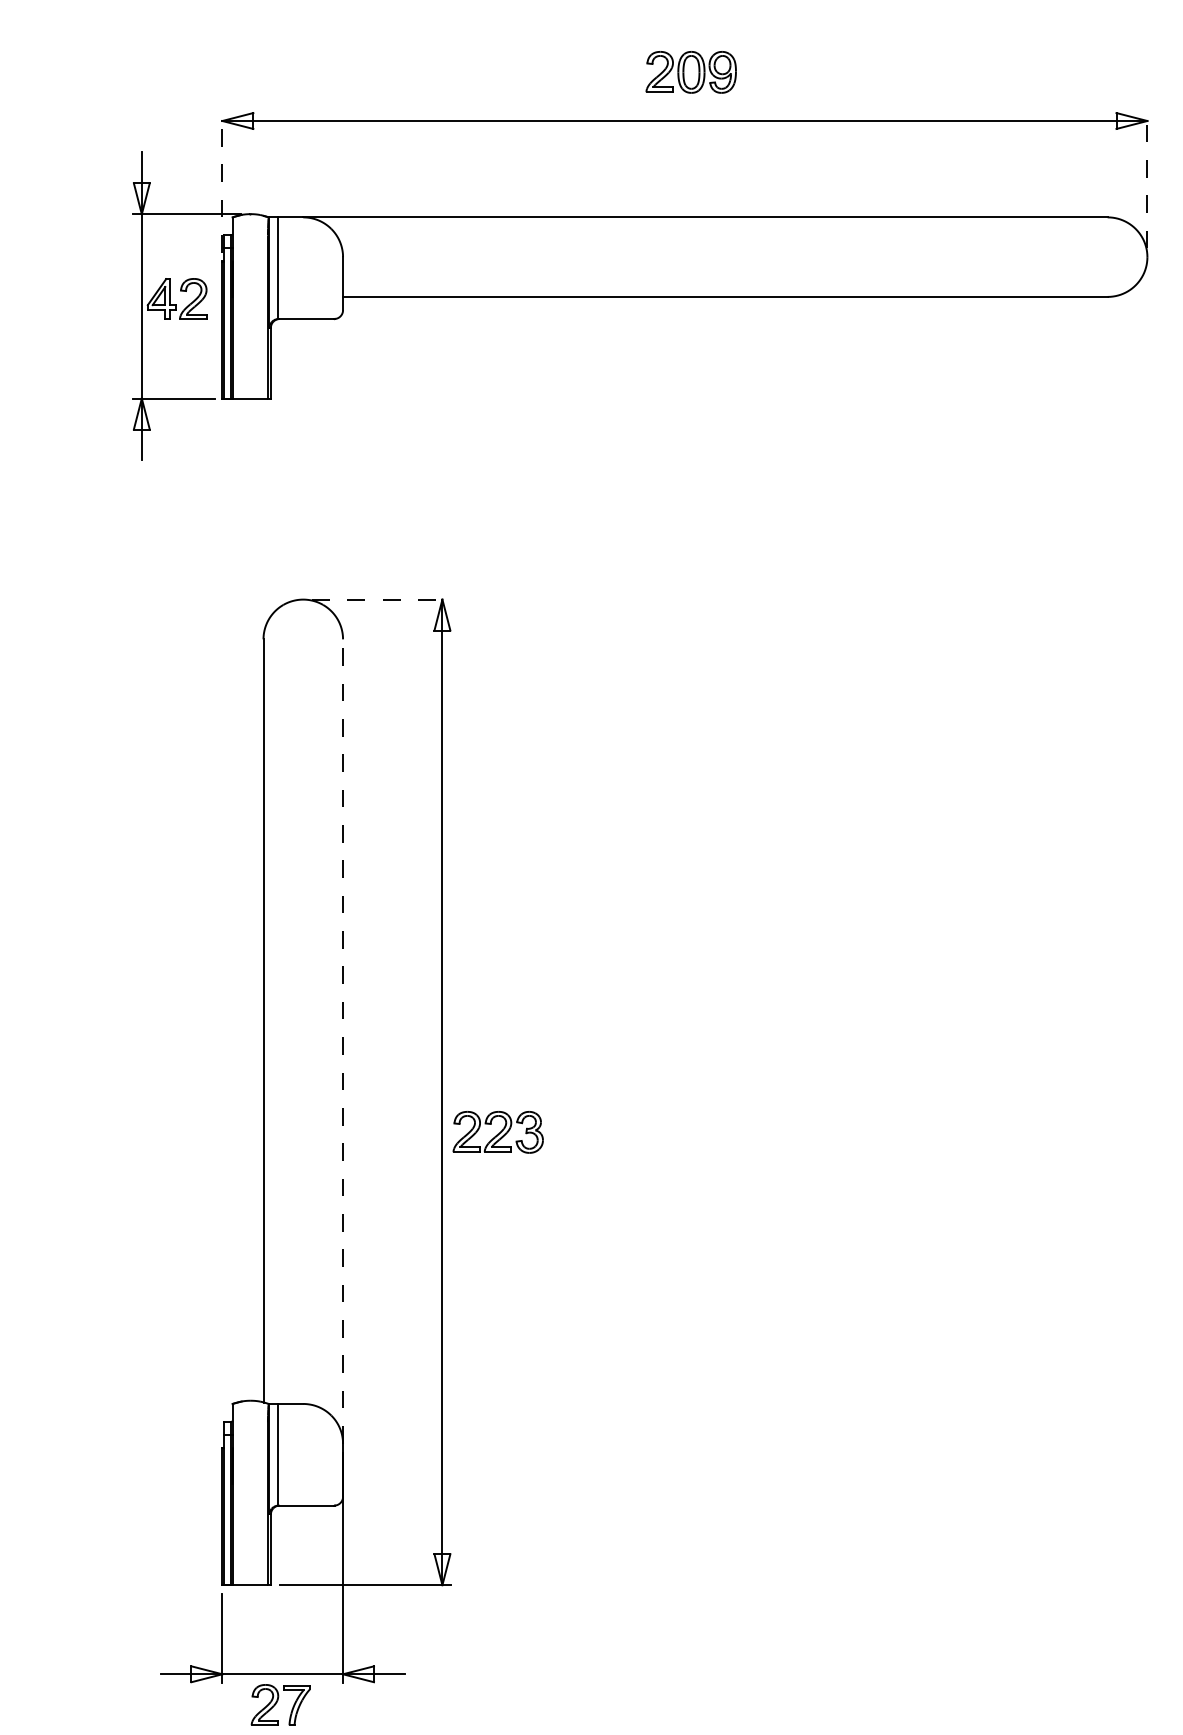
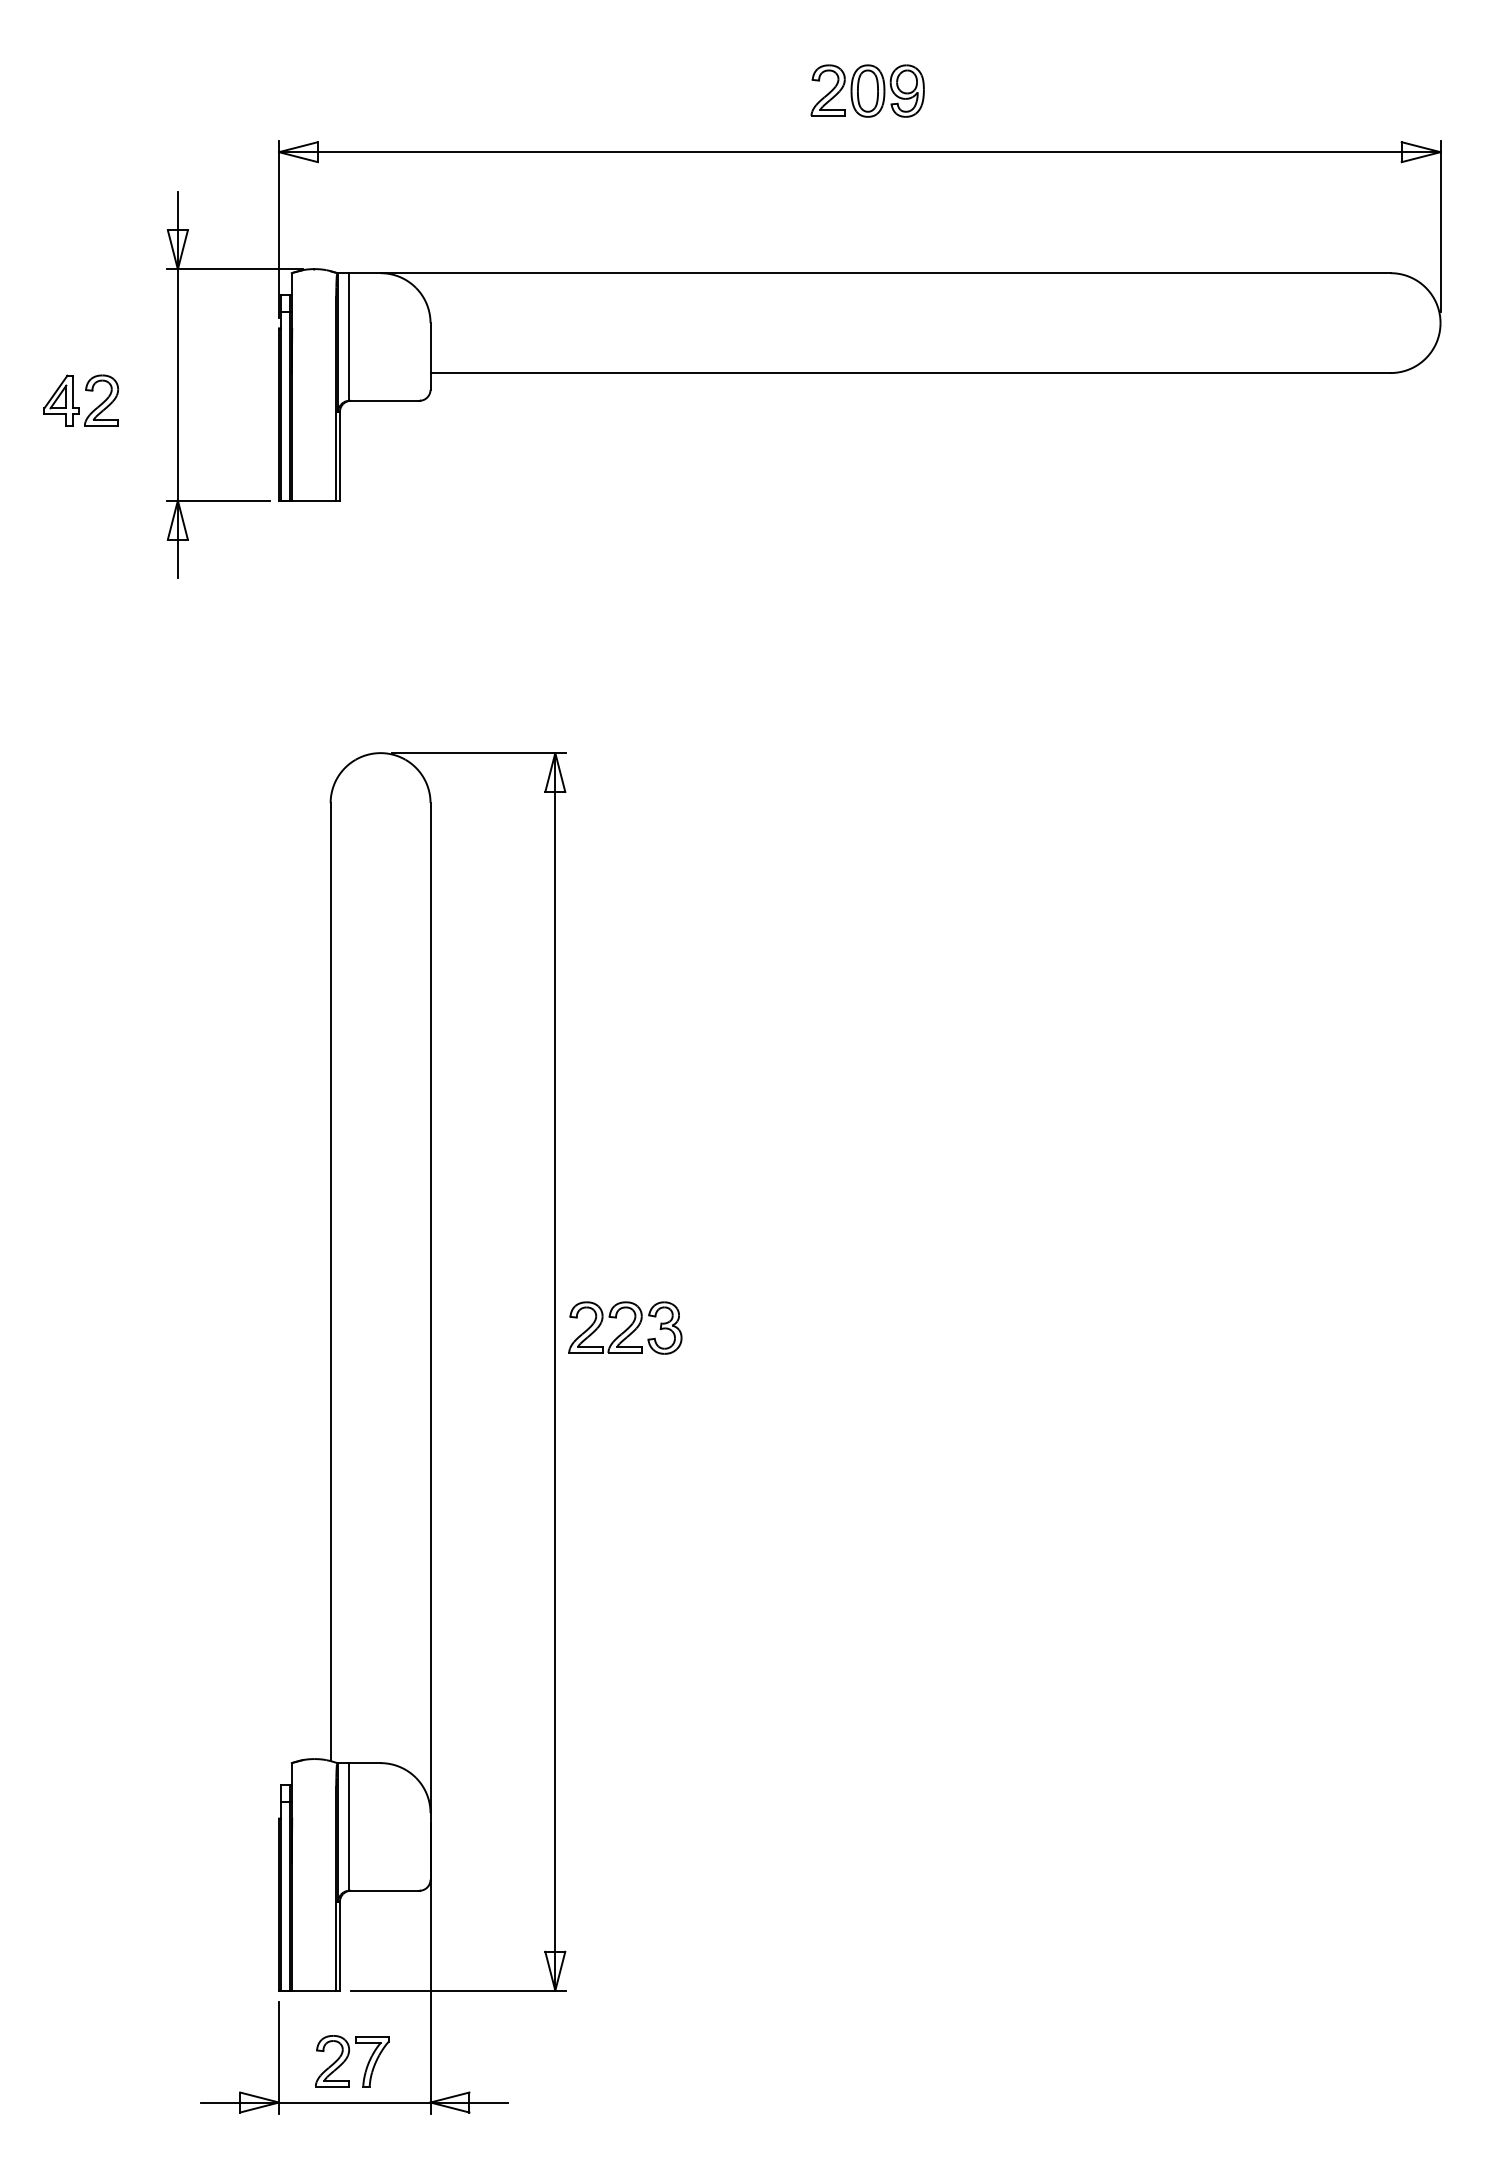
line: (1147, 180) -> (1440, 226), dashed -> solid
line: (222, 181) -> (279, 228), dashed -> solid
part: (175, 304) -> (79, 407), moved
line: (382, 599) -> (479, 753), dashed -> solid
line: (343, 1041) -> (430, 1307), dashed -> solid
part: (498, 1131) -> (625, 1327), moved
part: (280, 1705) -> (352, 2061), moved

